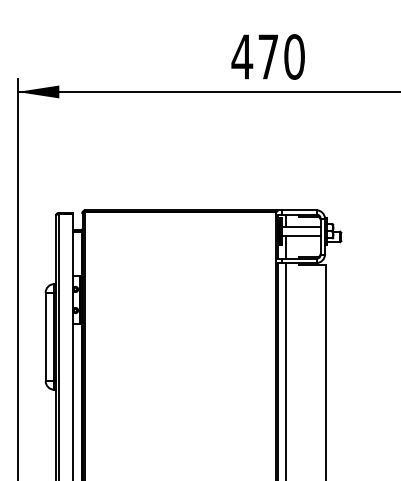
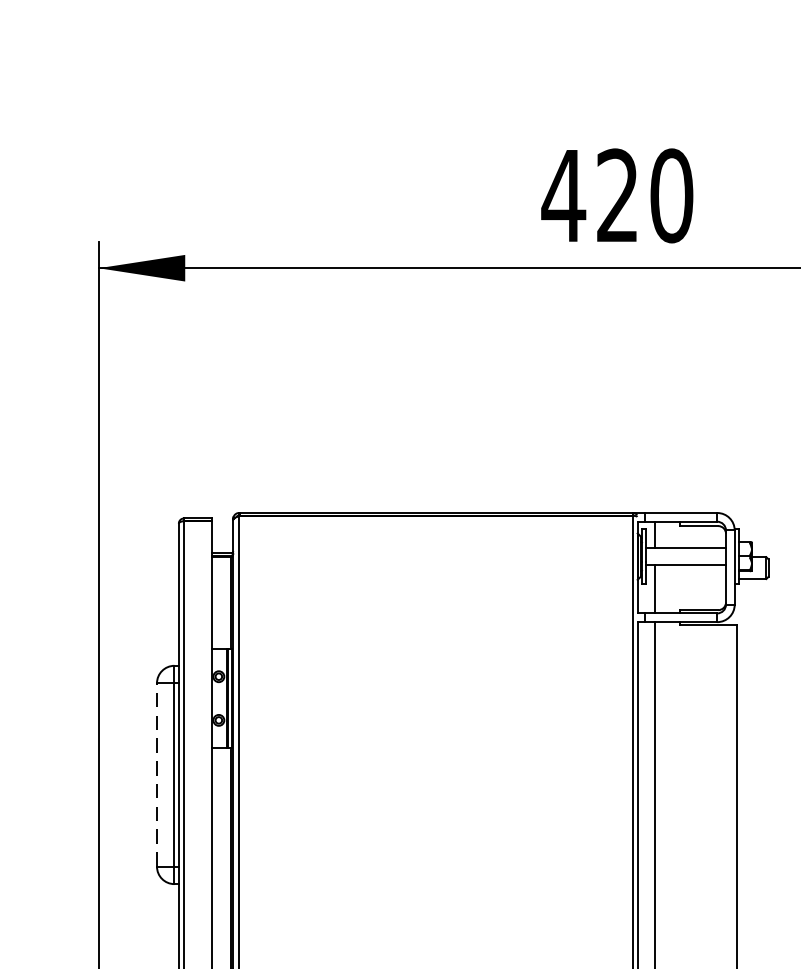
text: (268, 56) -> (617, 194), 470 -> 420
line: (45, 336) -> (156, 774), solid -> dashed

